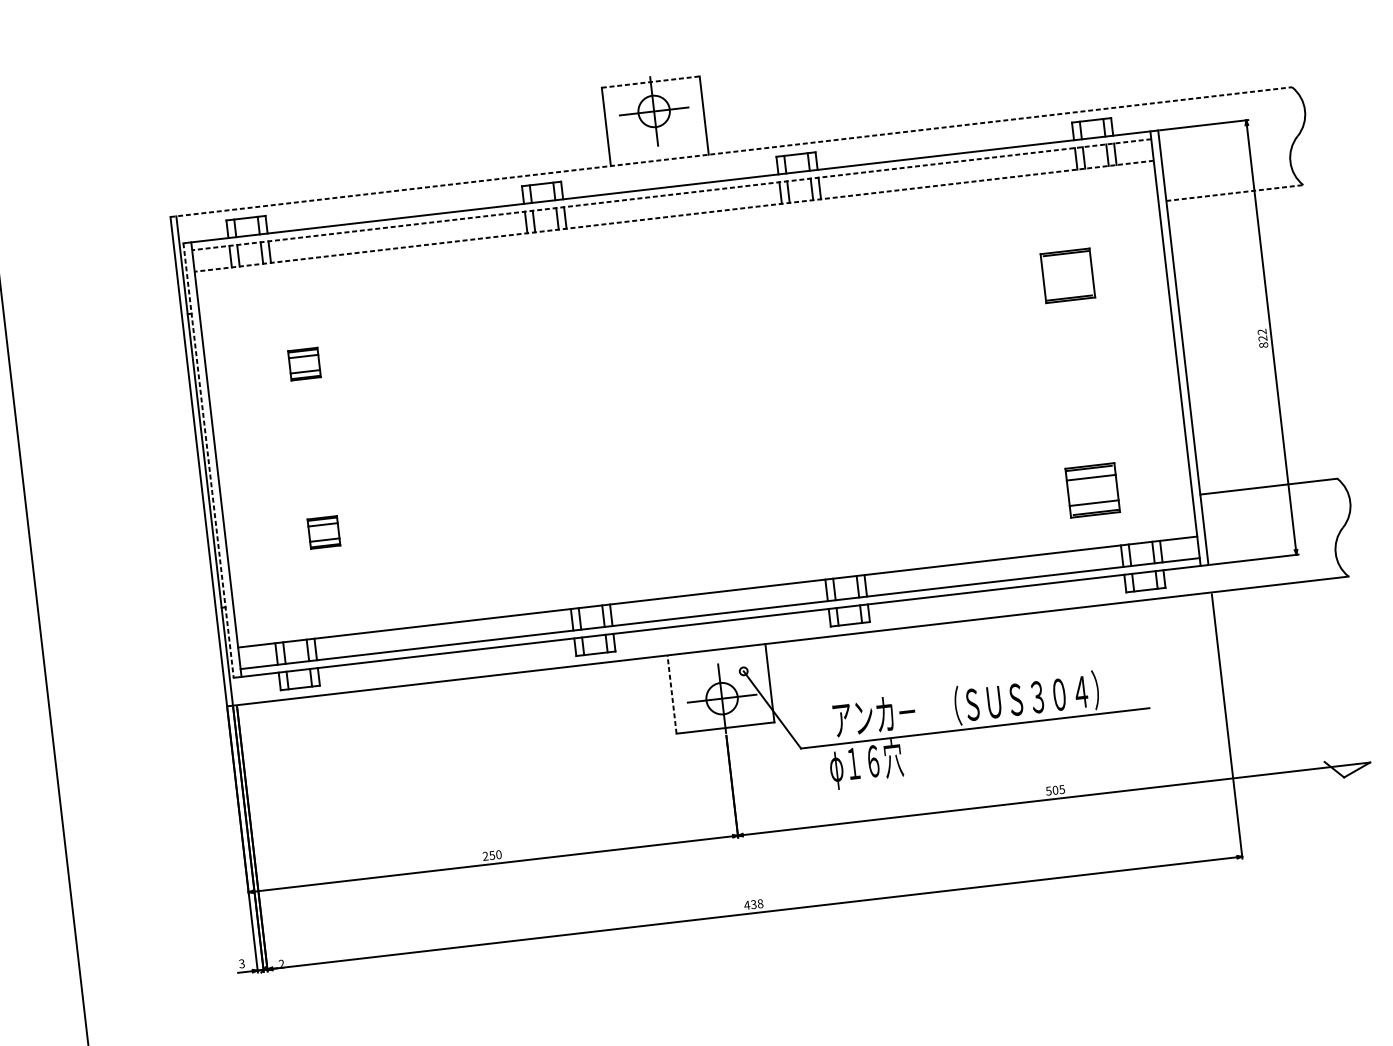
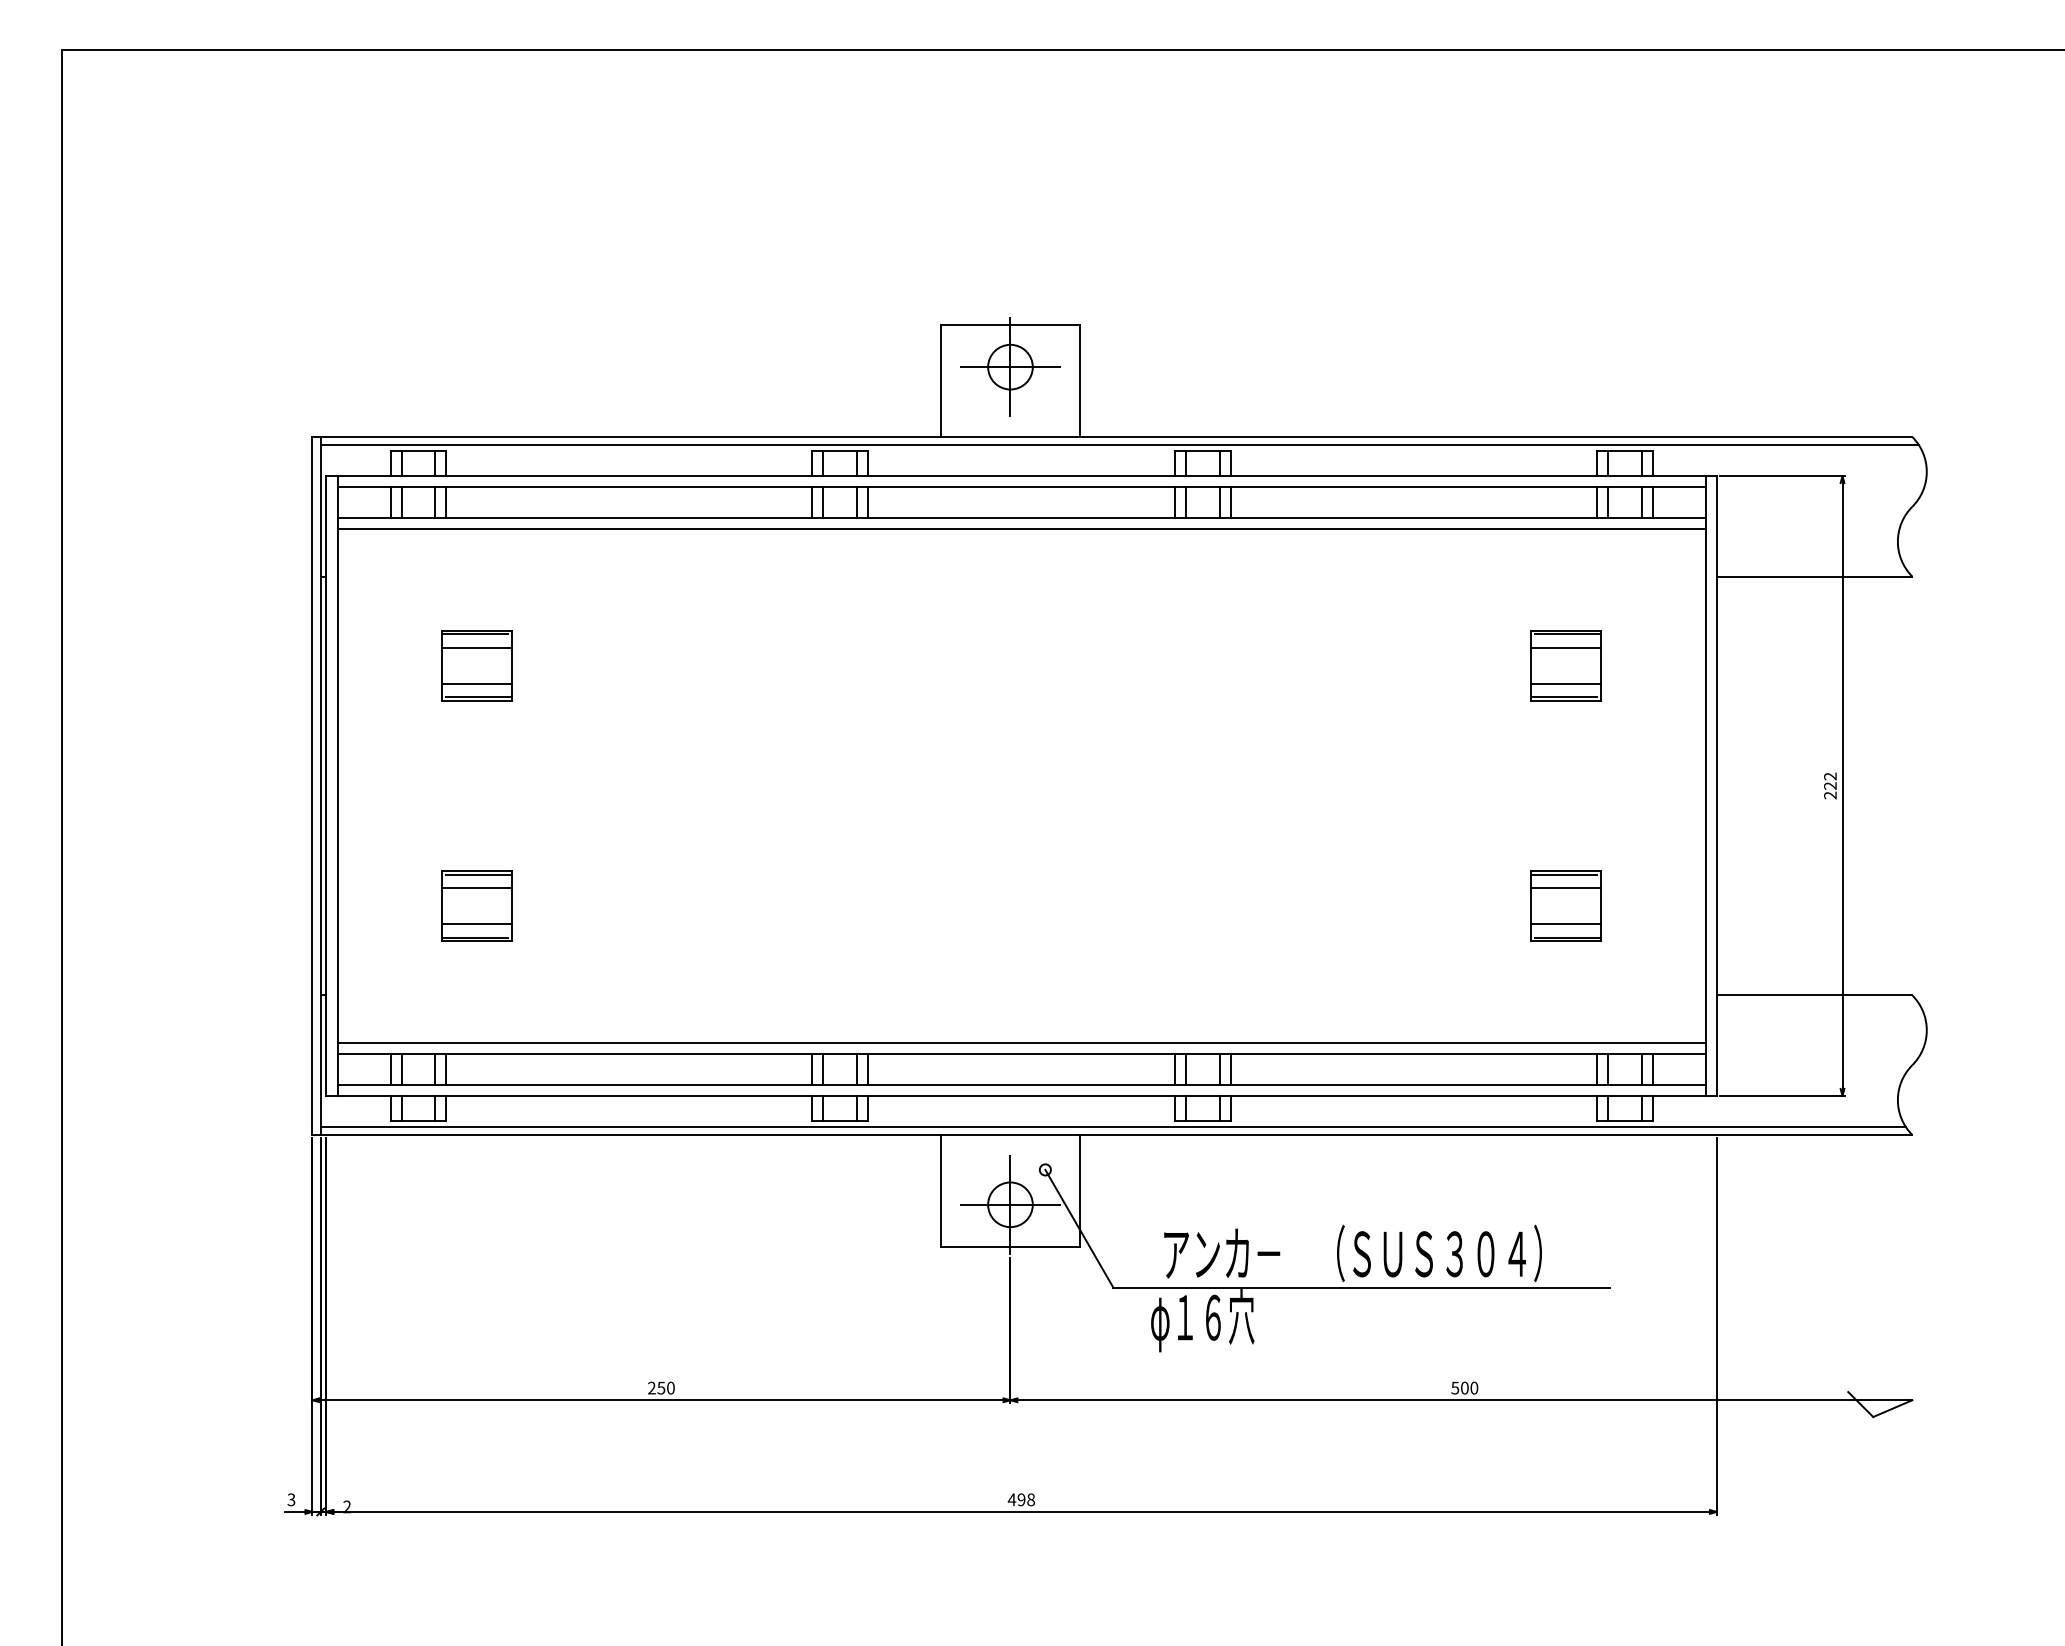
line: (650, 82) -> (1010, 325), dashed -> solid
line: (731, 151) -> (1112, 436), dashed -> solid
line: (736, 157) -> (1119, 445), added
line: (1234, 192) -> (1814, 576), dashed -> solid
line: (671, 194) -> (1021, 487), dashed -> solid
line: (674, 215) -> (1021, 517), dashed -> solid
line: (675, 224) -> (1021, 529), added
line: (1066, 262) -> (1566, 647), added
line: (1069, 288) -> (1566, 684), added
text: (1263, 345) -> (1830, 795), 822 -> 222
part: (304, 363) -> (476, 665), size x1.67
line: (208, 460) -> (326, 786), dashed -> solid
part: (1092, 490) -> (1565, 905), moved
part: (323, 532) -> (476, 905), size x1.67
line: (716, 583) -> (1021, 1042), added
line: (787, 635) -> (1112, 1126), added
line: (671, 694) -> (940, 1190), dashed -> solid
text: (1062, 789) -> (1474, 1387), 505 -> 500
text: (753, 904) -> (1021, 1499), 438 -> 498

